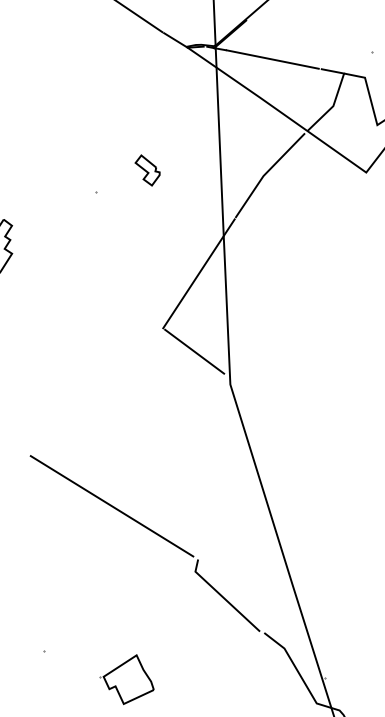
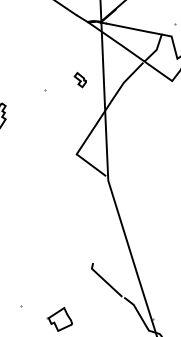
part: (145, 171) -> (79, 80), moved
line: (111, 505) -> (52, 237), removed

